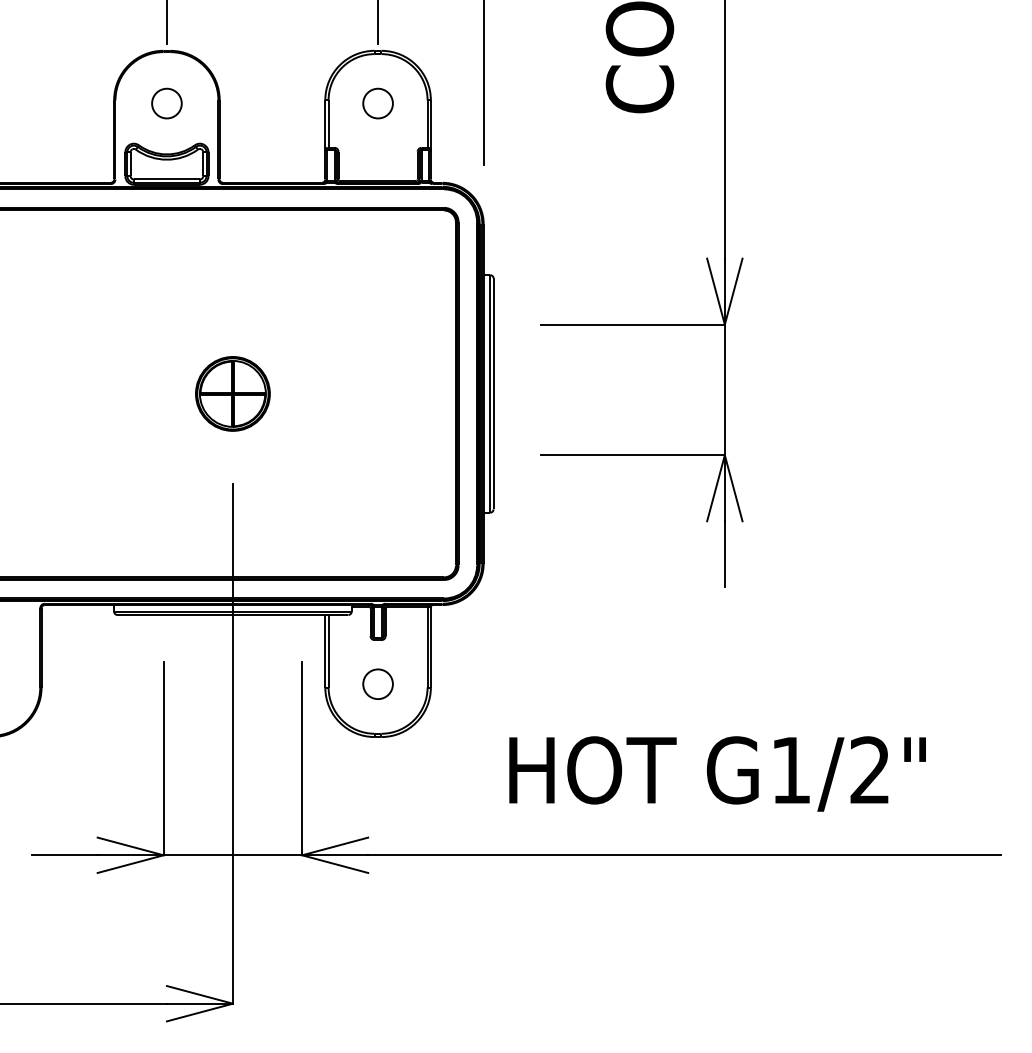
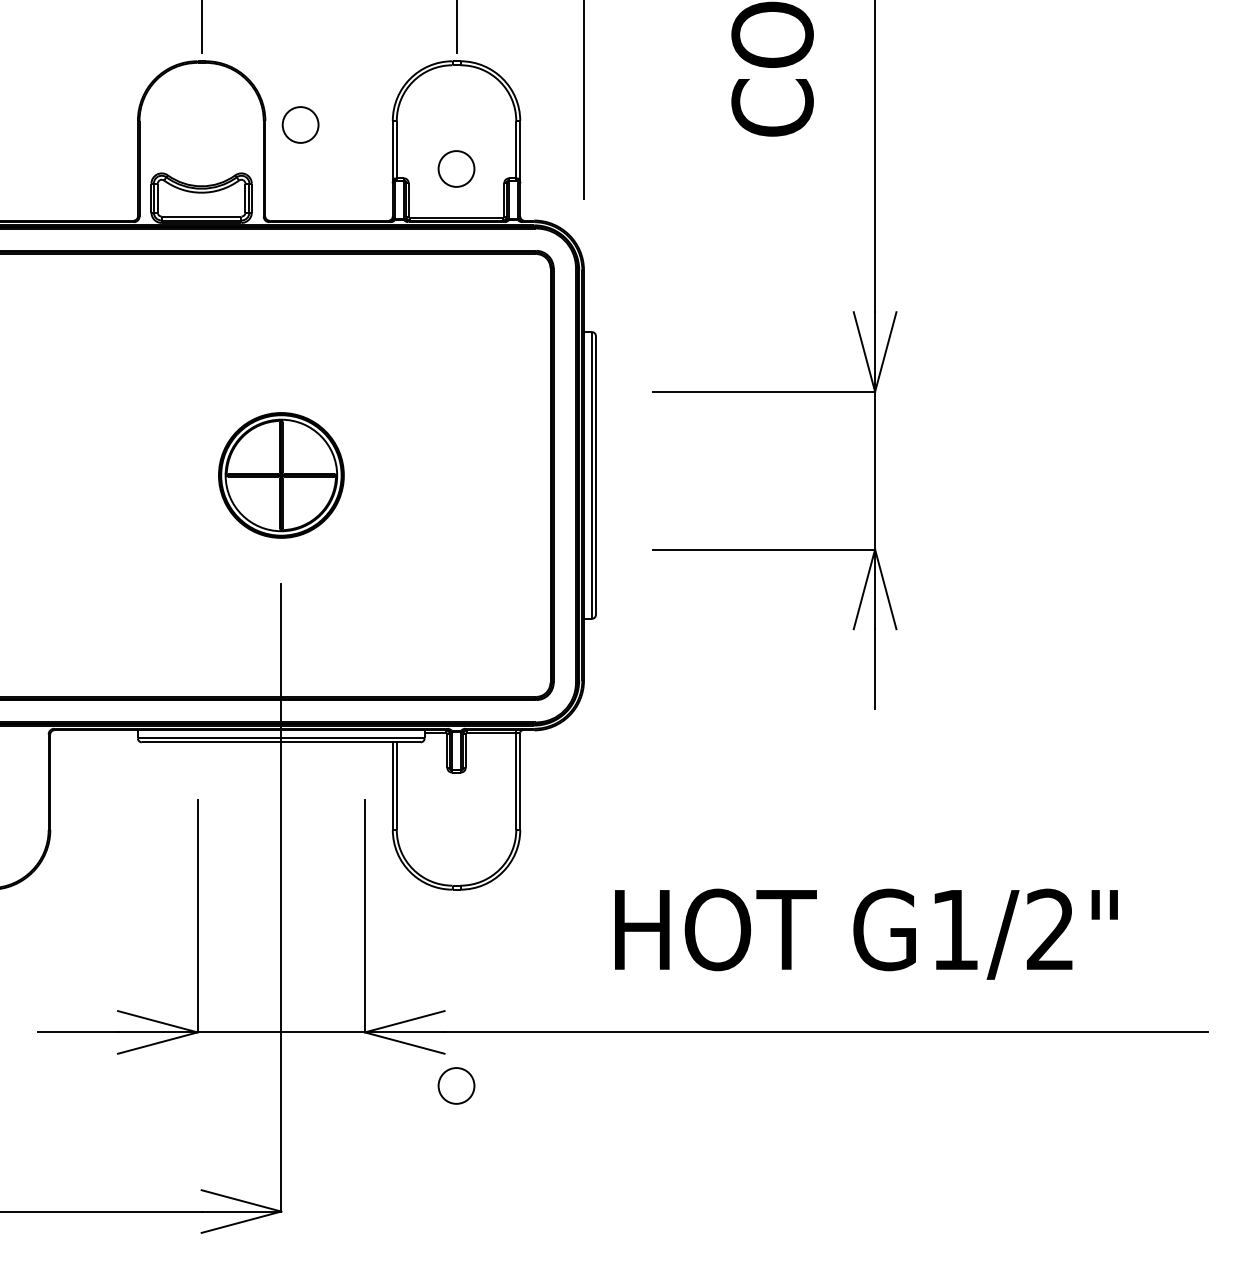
part: (166, 103) -> (300, 124), moved
part: (378, 103) -> (456, 168), moved
part: (232, 393) -> (280, 475), size x1.4
part: (378, 683) -> (456, 1085), moved

